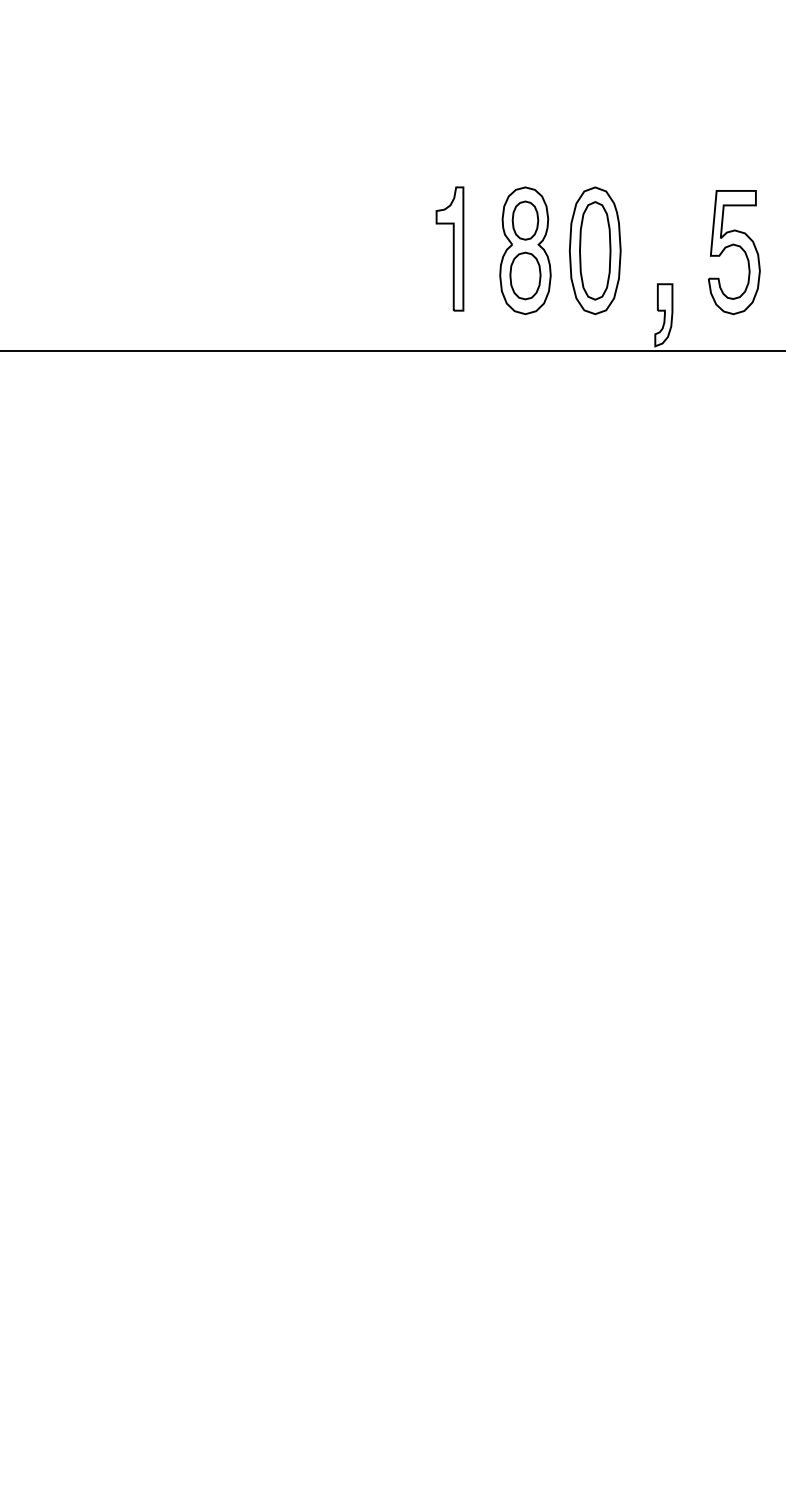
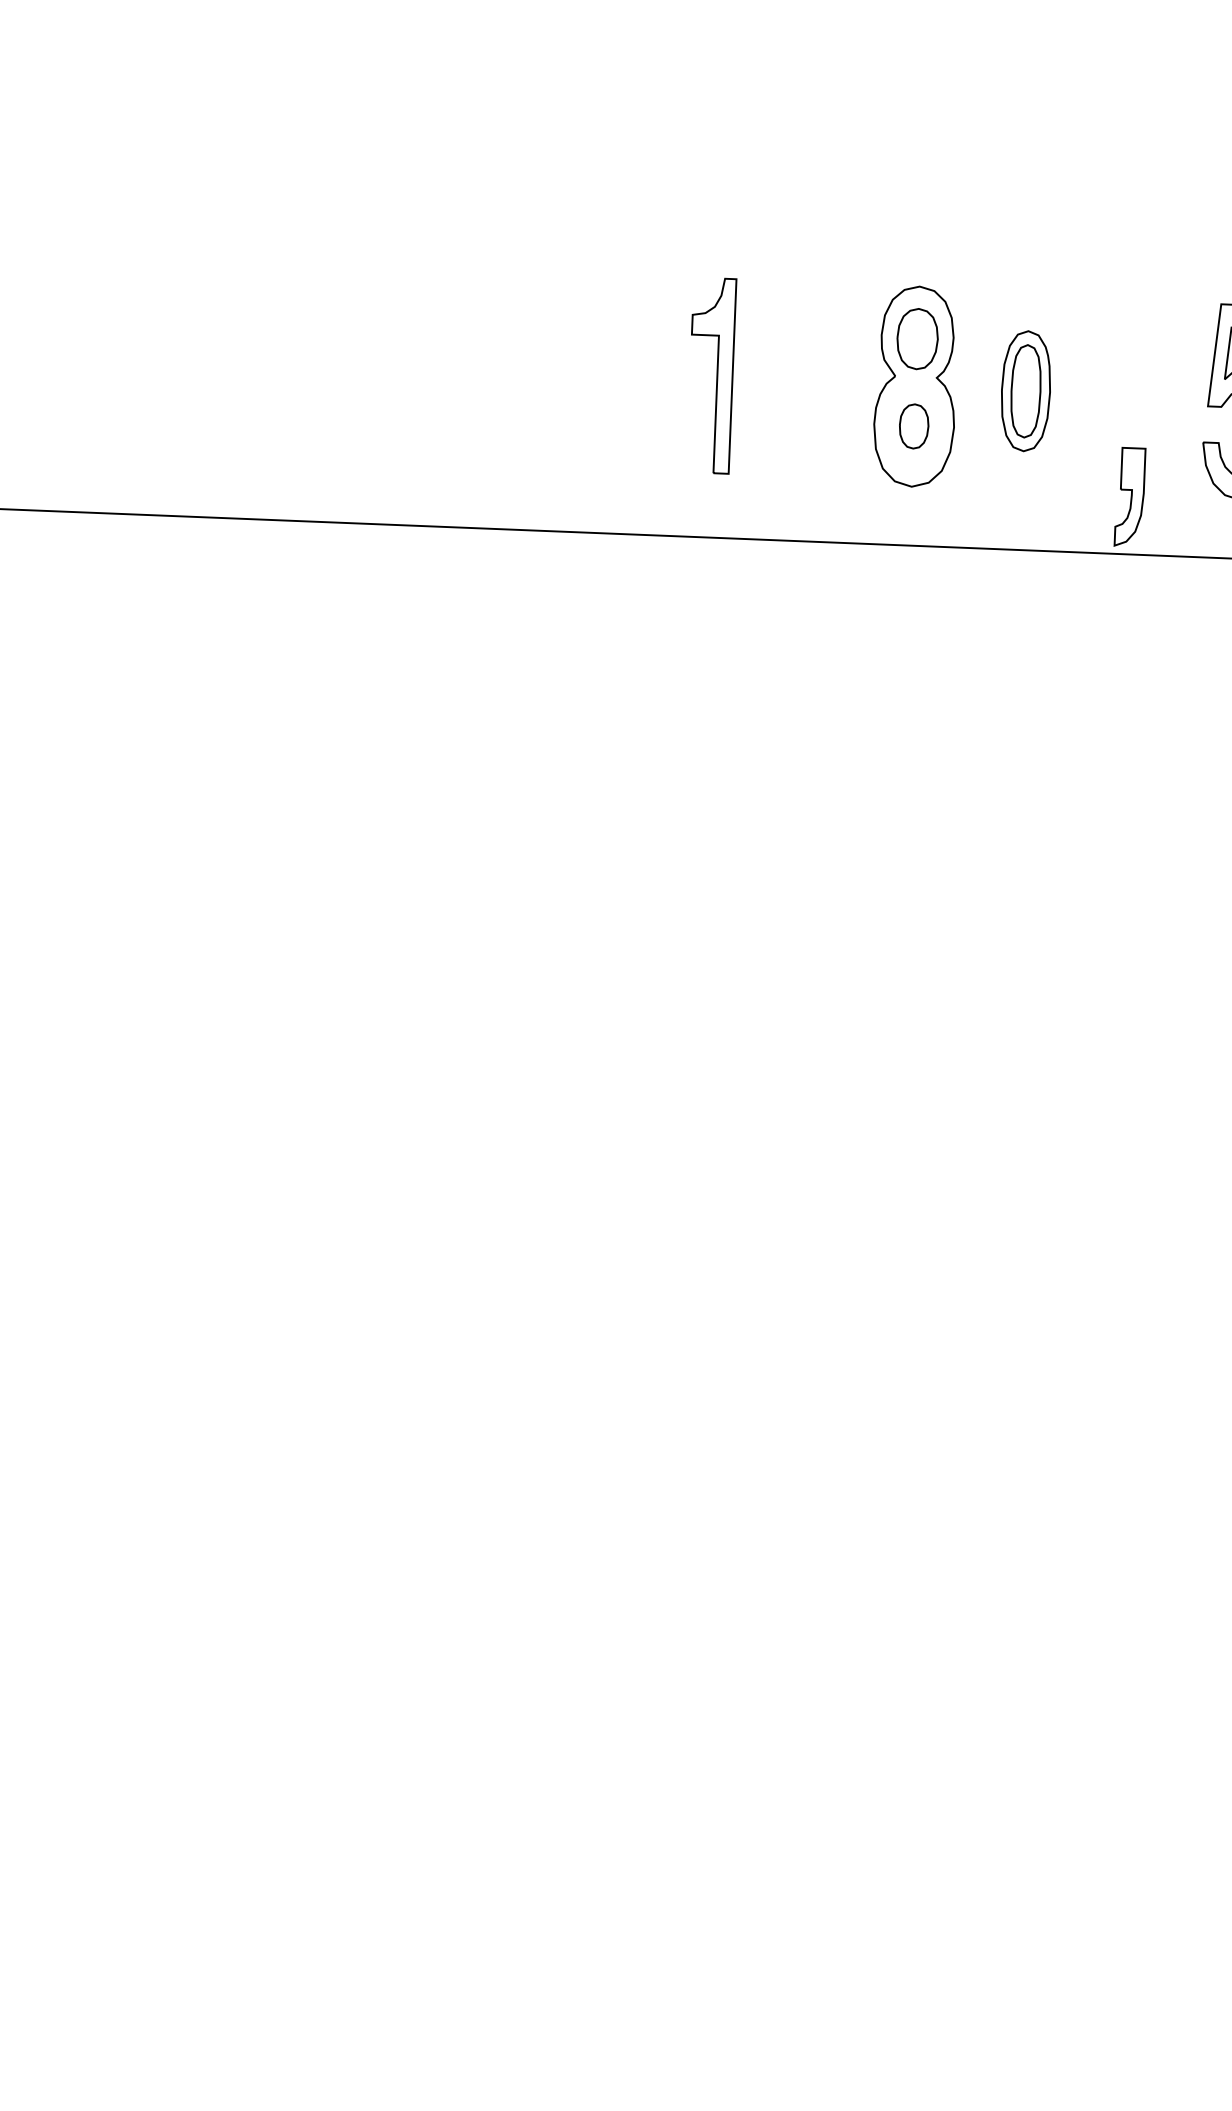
part: (449, 248) -> (710, 374), moved
part: (595, 250) -> (1026, 390), size x0.6
part: (525, 275) -> (914, 425), size x0.6

